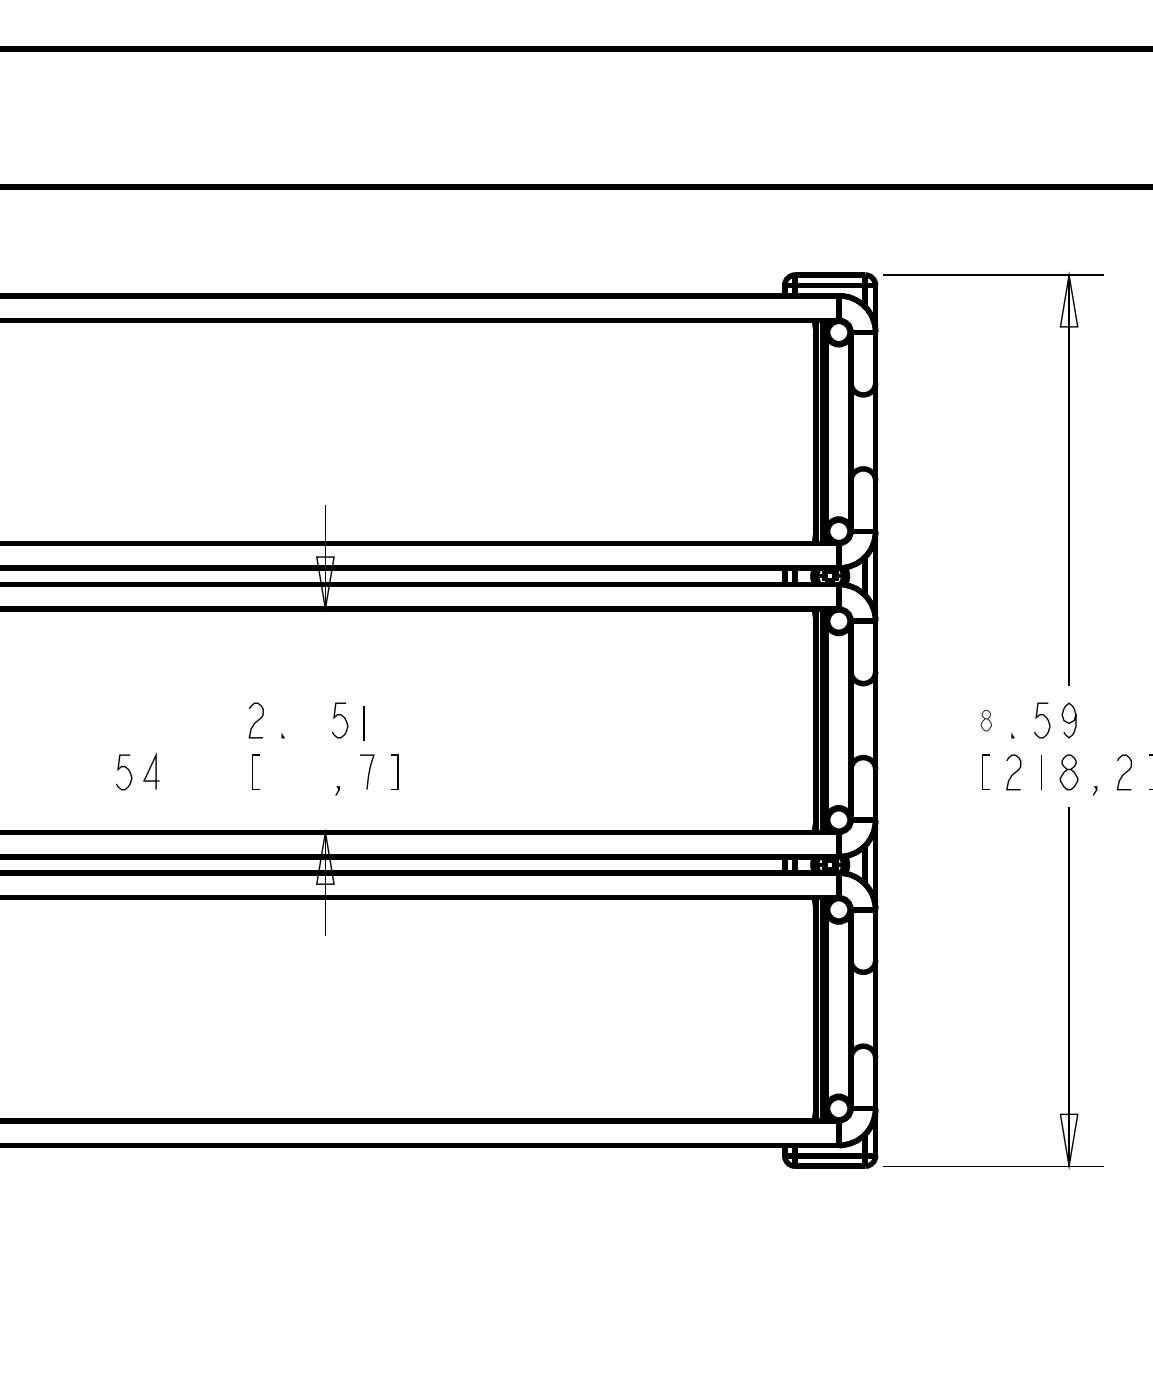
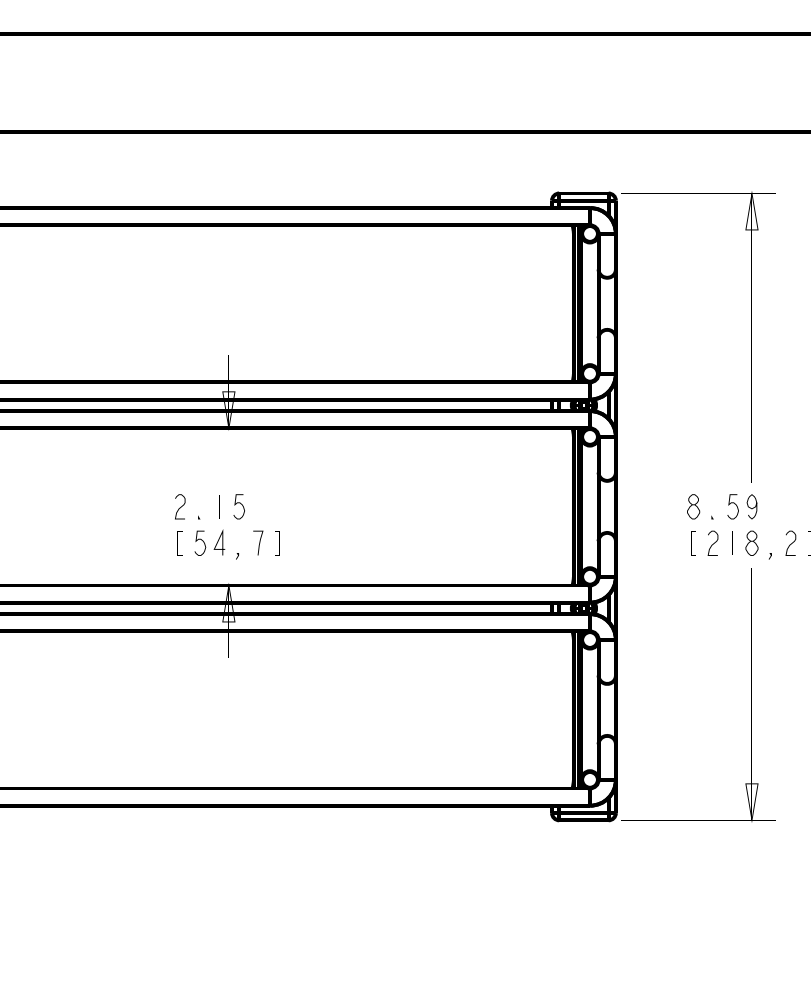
part: (985, 720) -> (693, 506), size x1.67
line: (364, 722) -> (219, 506), moved
part: (137, 771) -> (209, 542), moved

